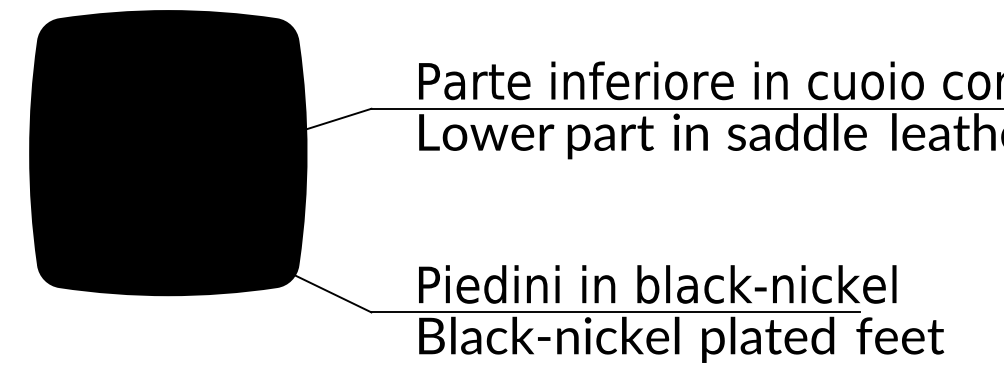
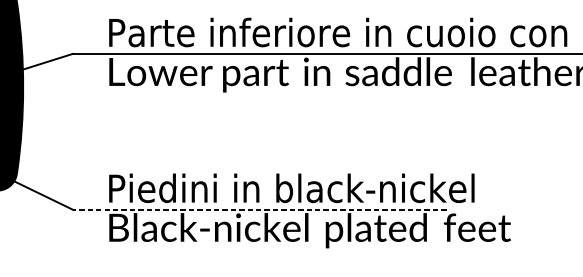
line: (615, 312) -> (259, 209), solid -> dashed

